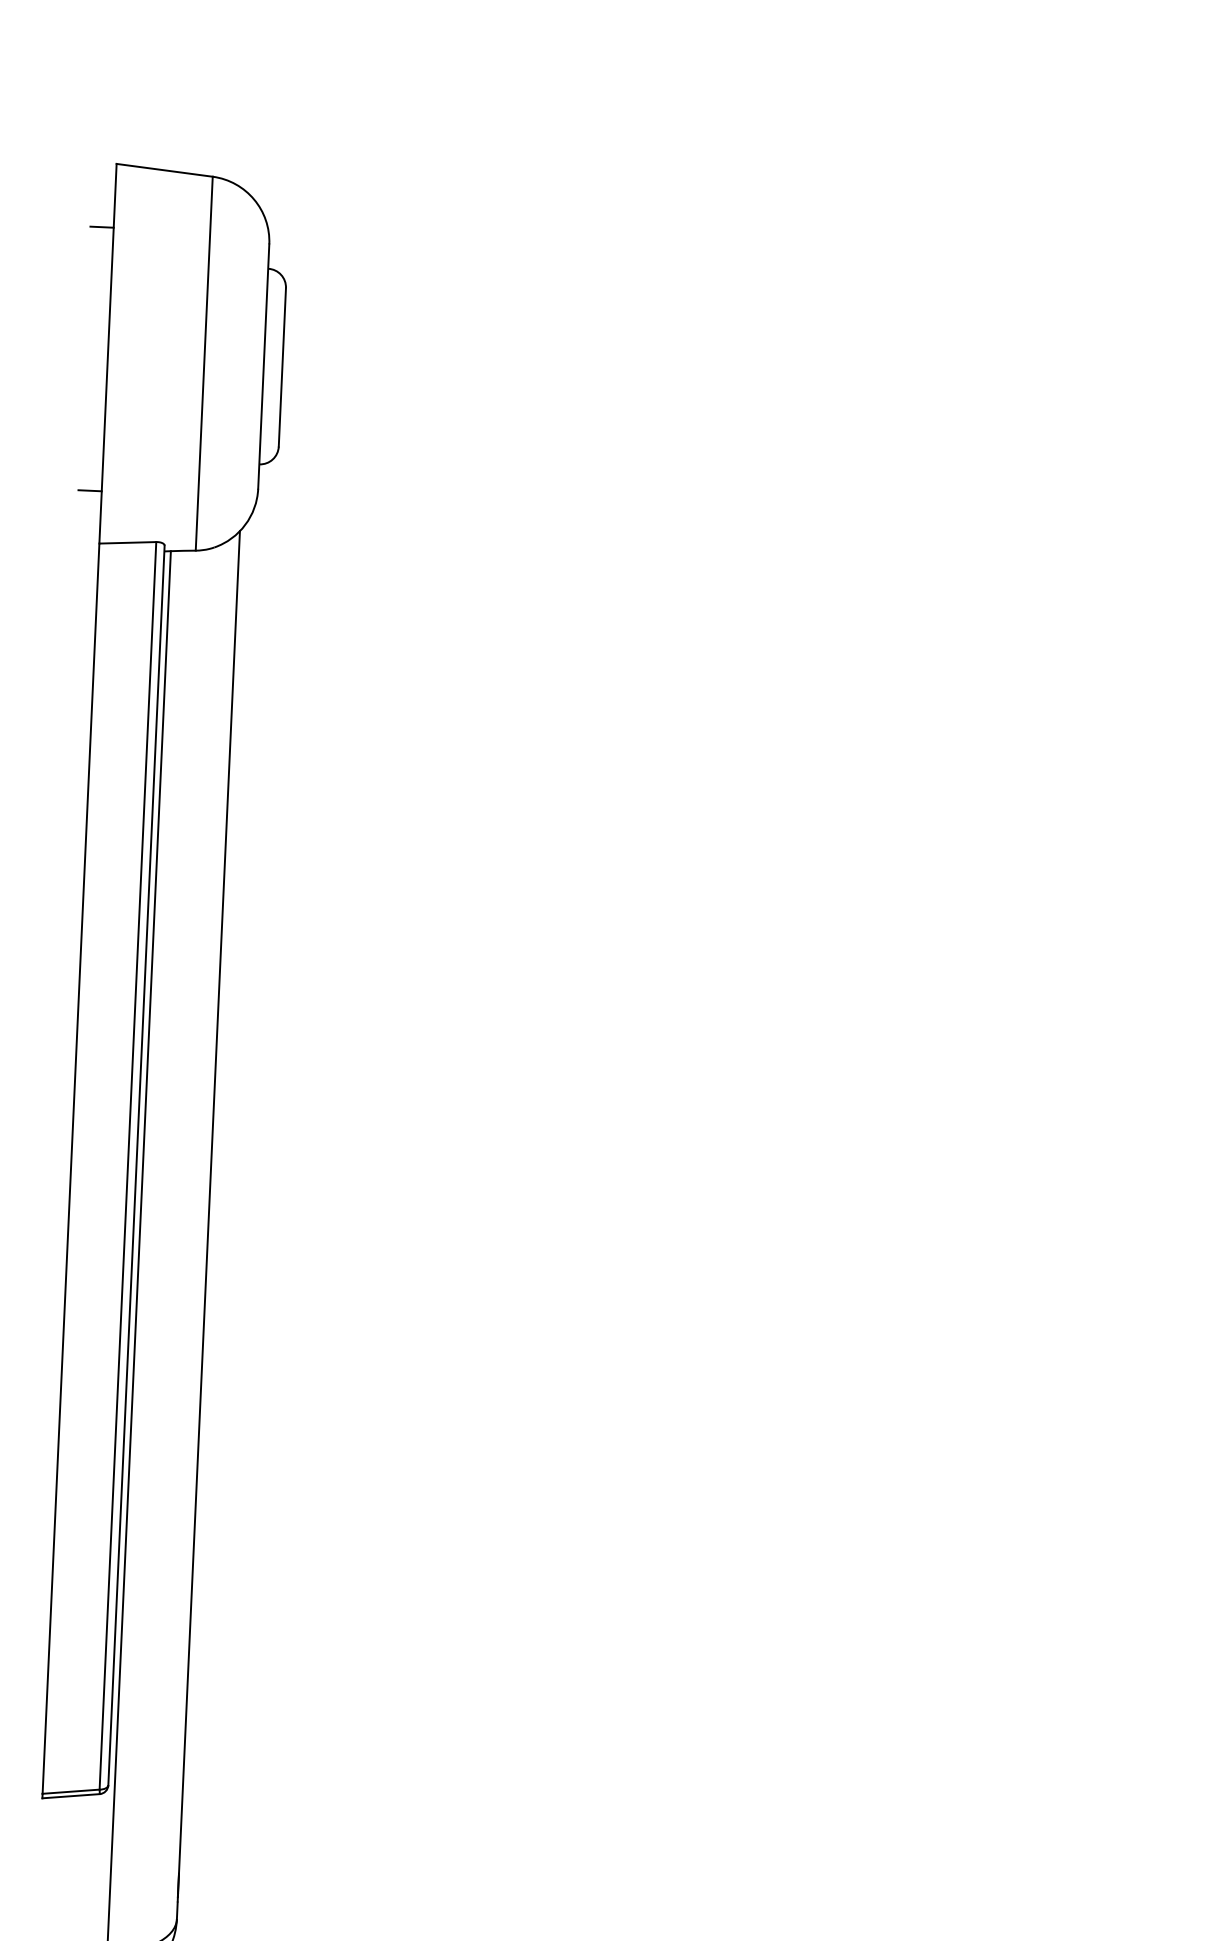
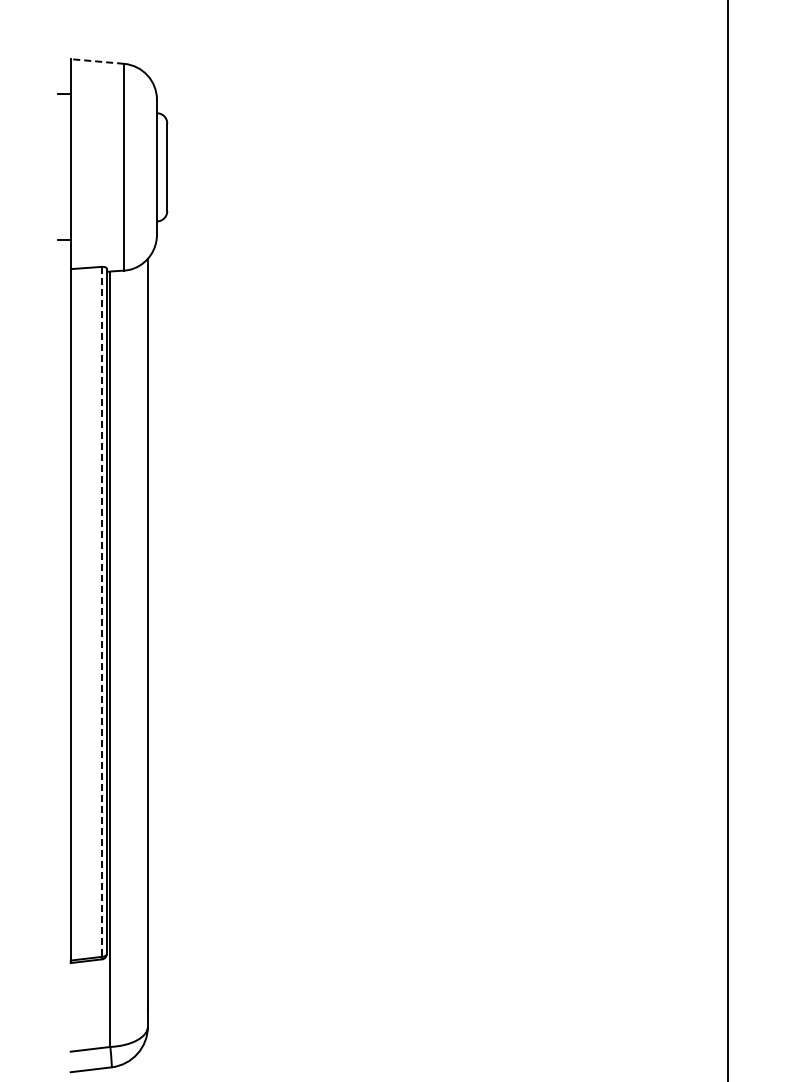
line: (164, 170) -> (97, 61), solid -> dashed
line: (128, 1165) -> (102, 611), solid -> dashed

